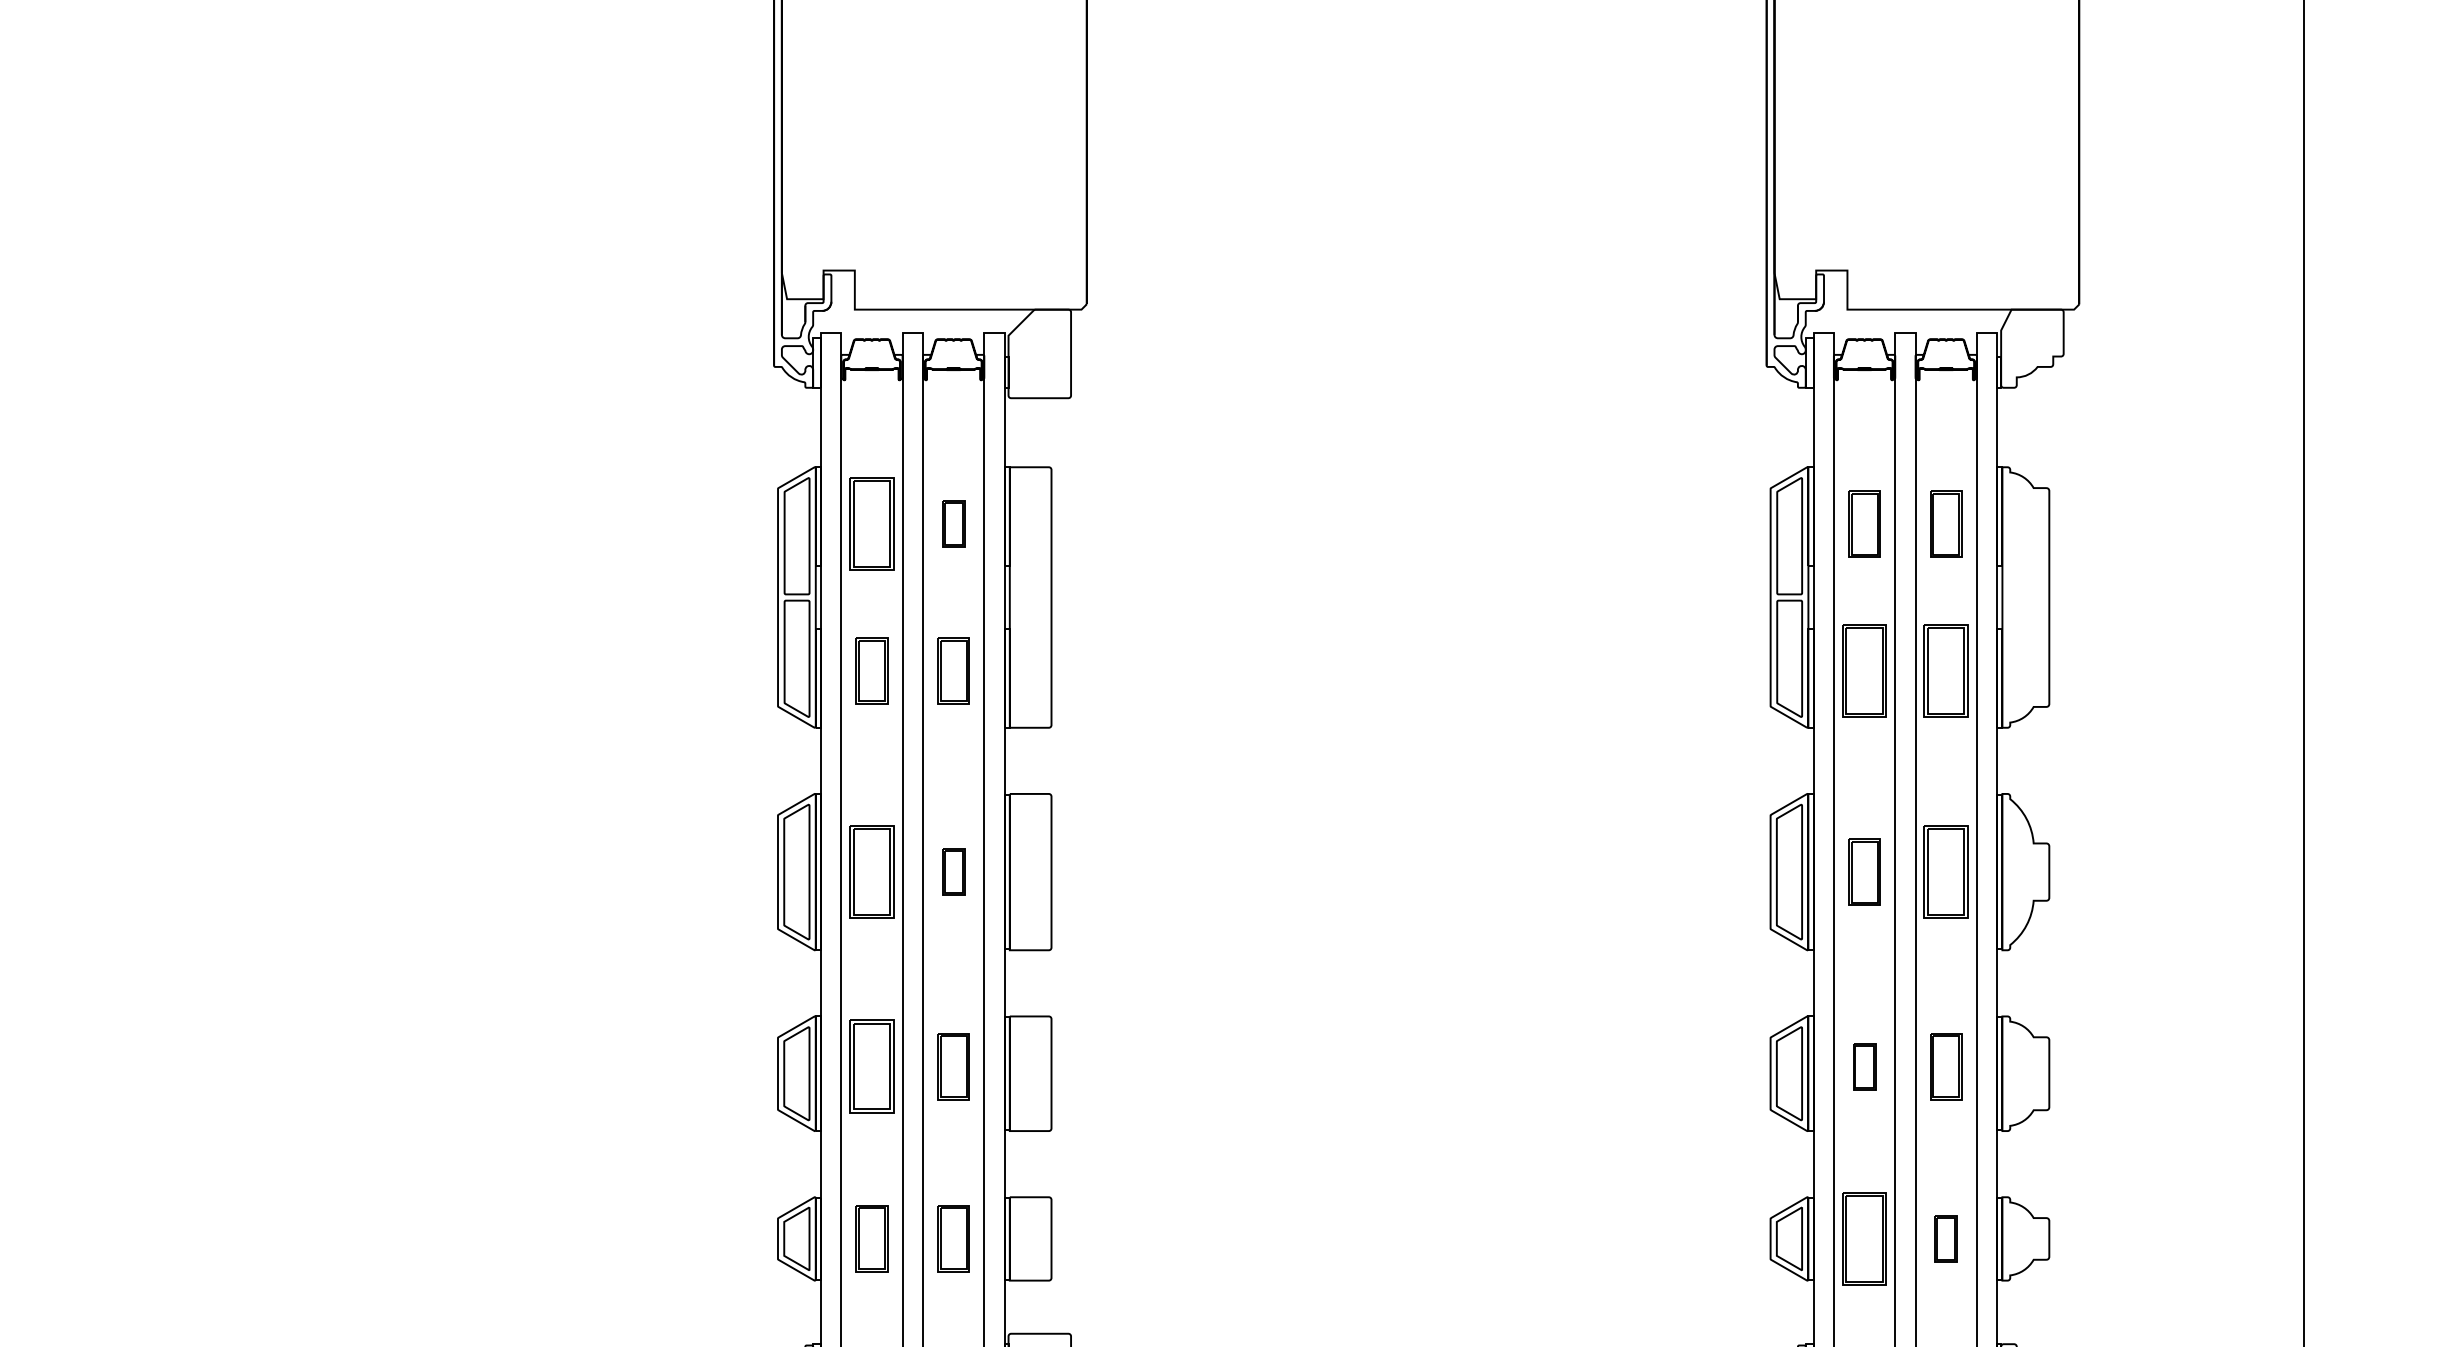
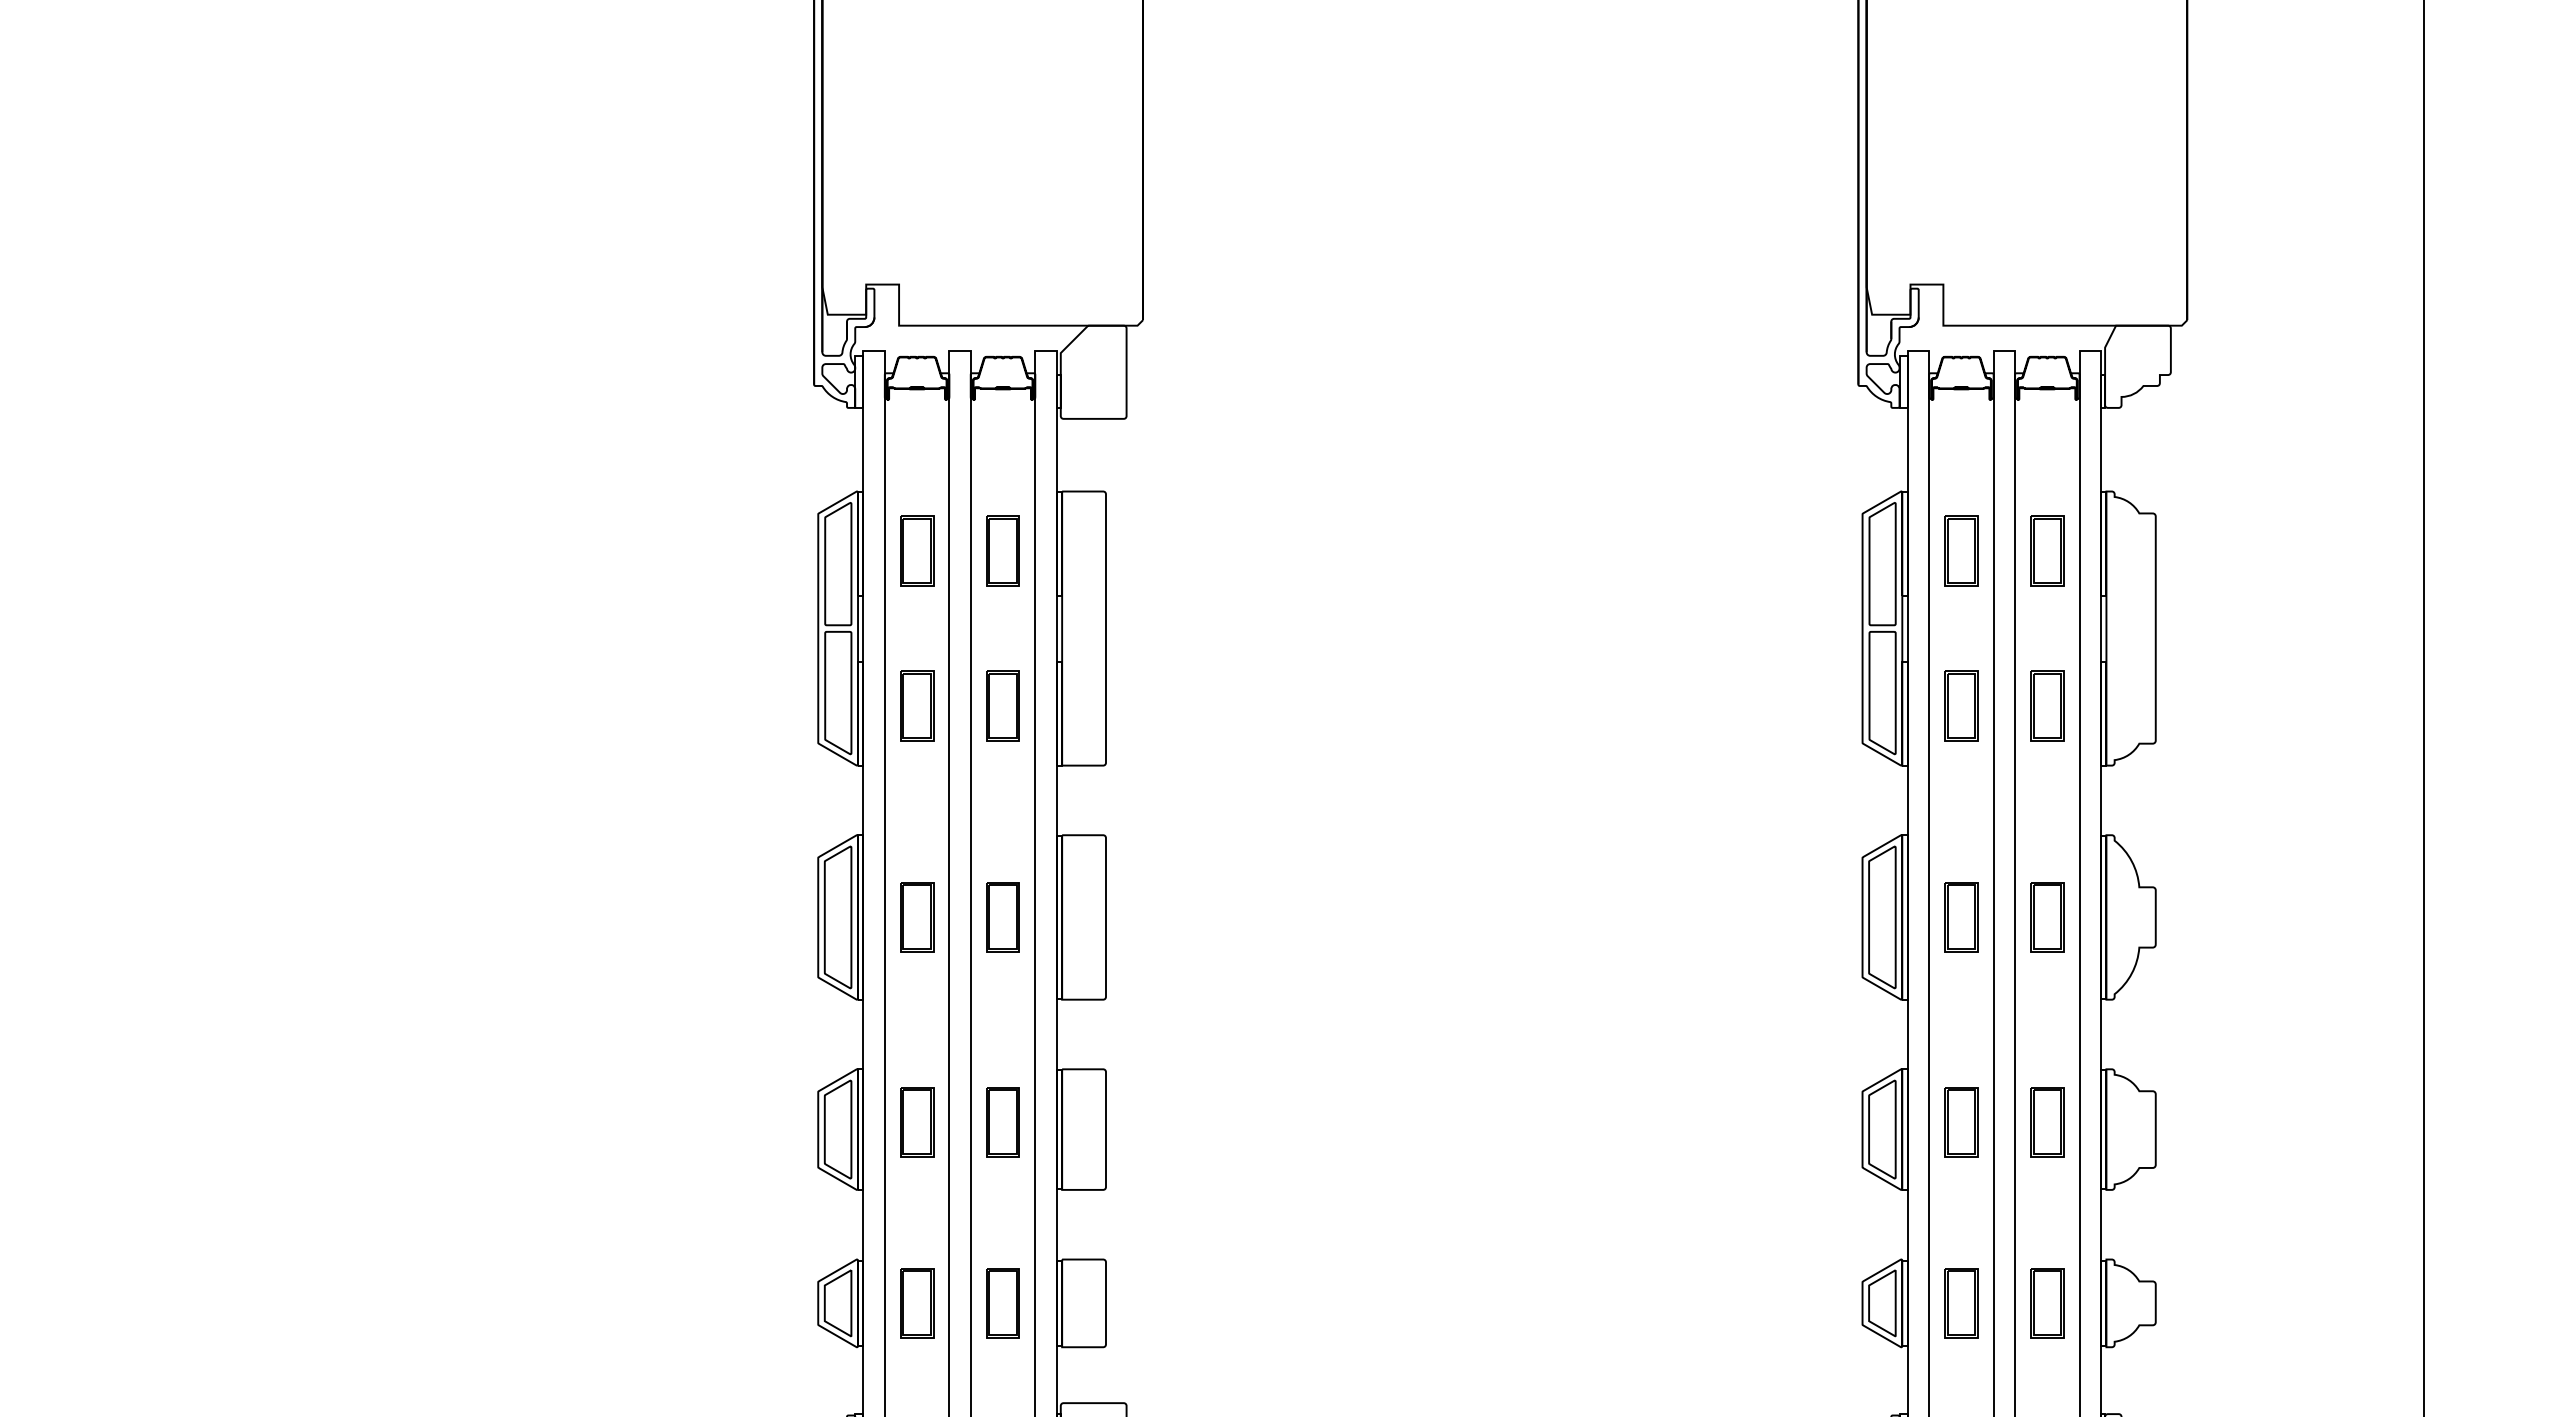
part: (872, 523) -> (917, 550), size x0.71
part: (953, 523) -> (1002, 550), size x1.43
part: (1864, 670) -> (1961, 705), size x0.71
part: (1946, 670) -> (2047, 705), size x0.71
part: (872, 872) -> (917, 917), size x0.71
part: (953, 872) -> (1002, 917), size x1.43
part: (1946, 872) -> (2047, 917), size x0.71
part: (872, 1067) -> (917, 1122), size x0.71
part: (1864, 1067) -> (1961, 1122), size x1.43
part: (1864, 1239) -> (1961, 1303), size x0.71
part: (1946, 1239) -> (2047, 1303), size x1.43

